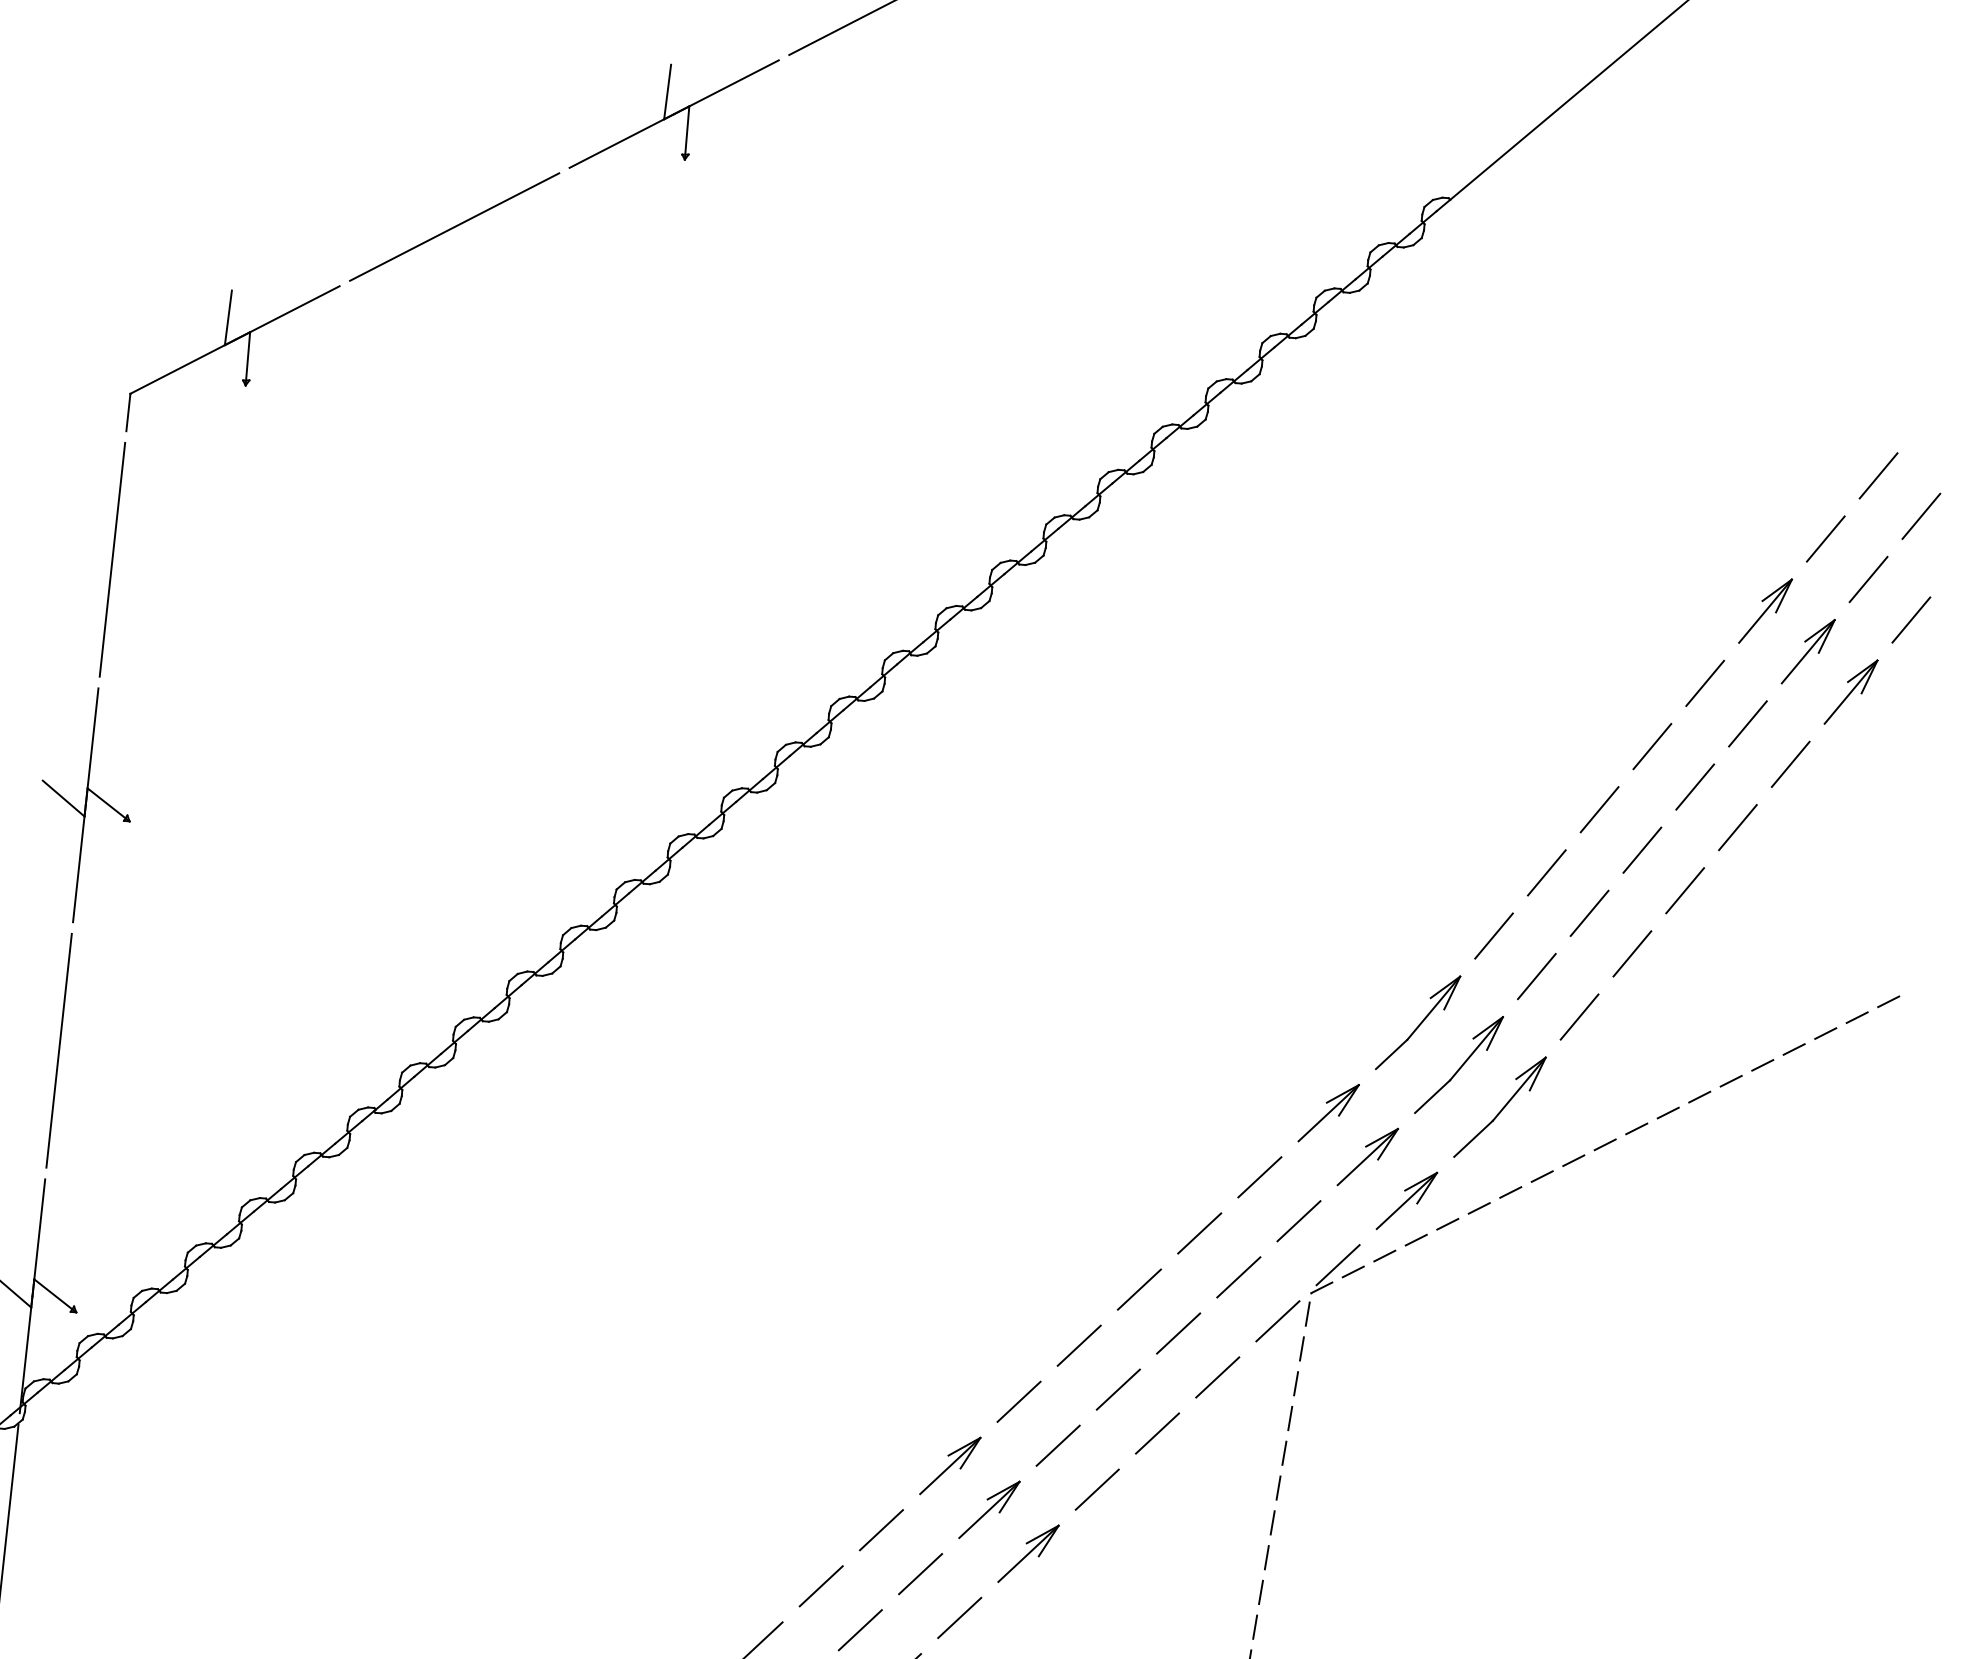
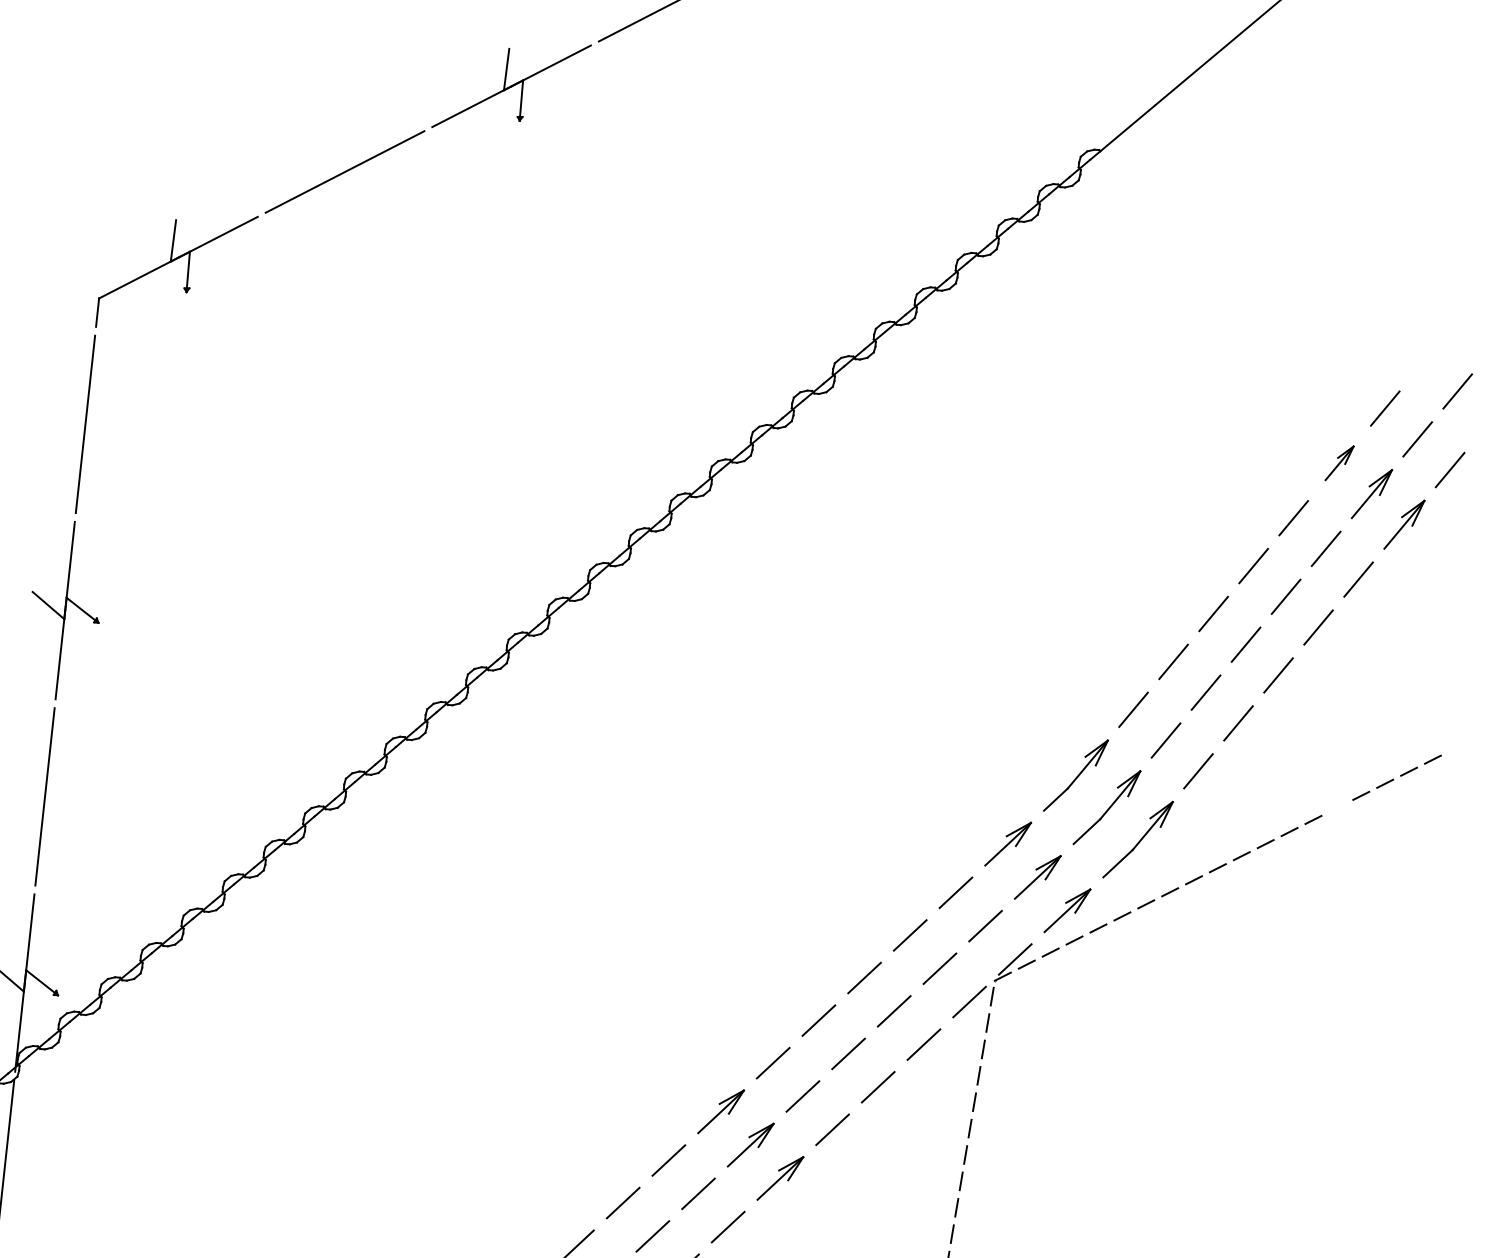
line: (1878, 475) -> (1425, 360), removed
part: (1765, 610) -> (1339, 462), size x0.7
line: (1762, 1065) -> (1337, 808), removed

